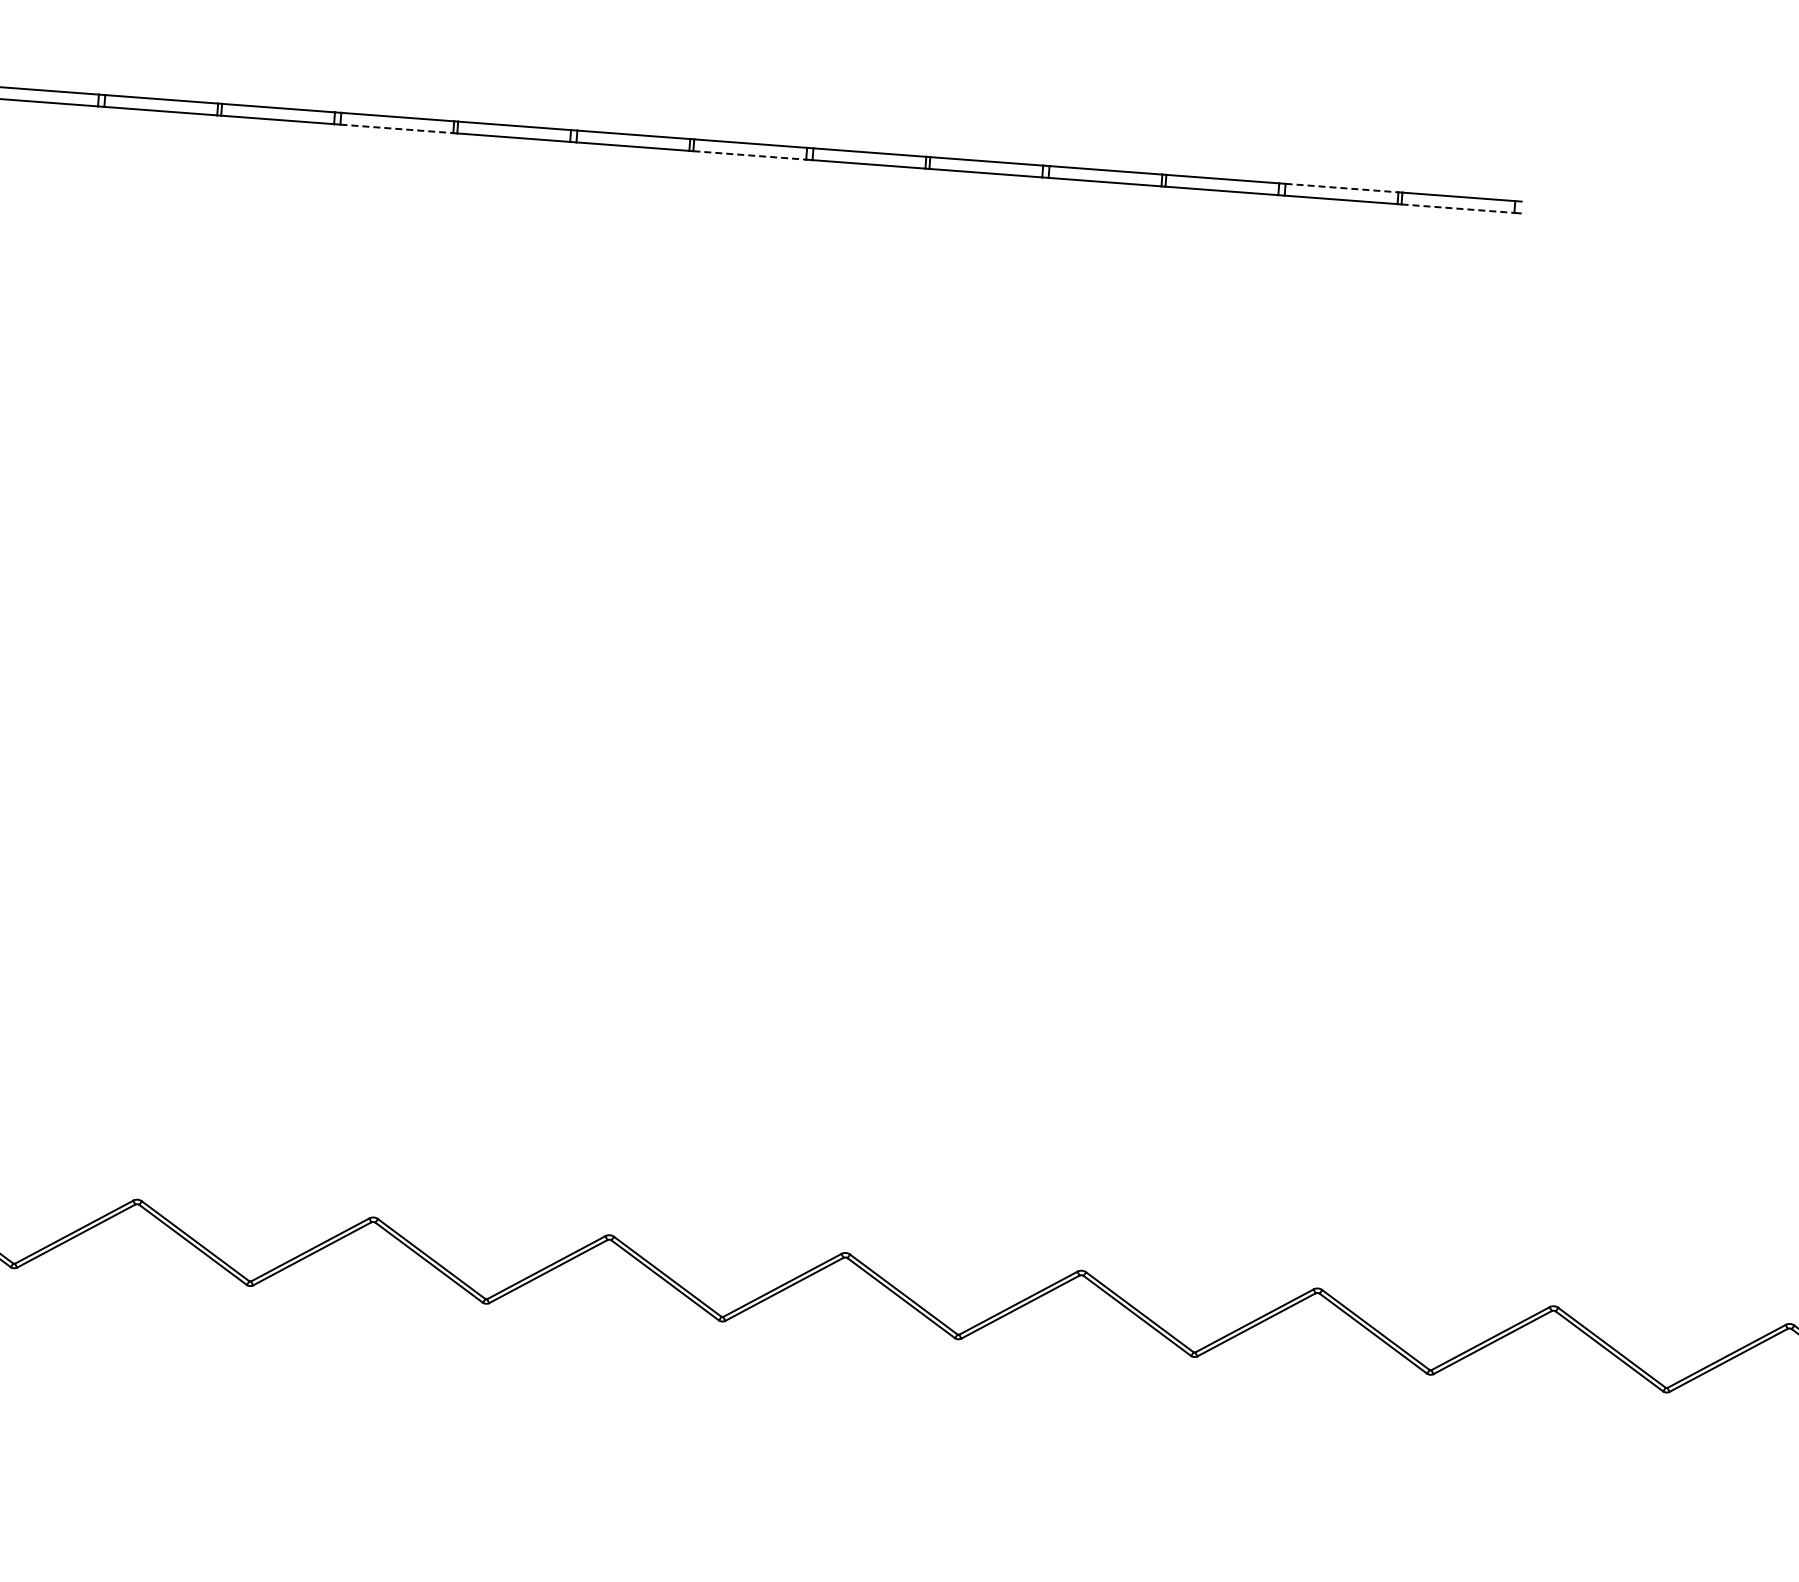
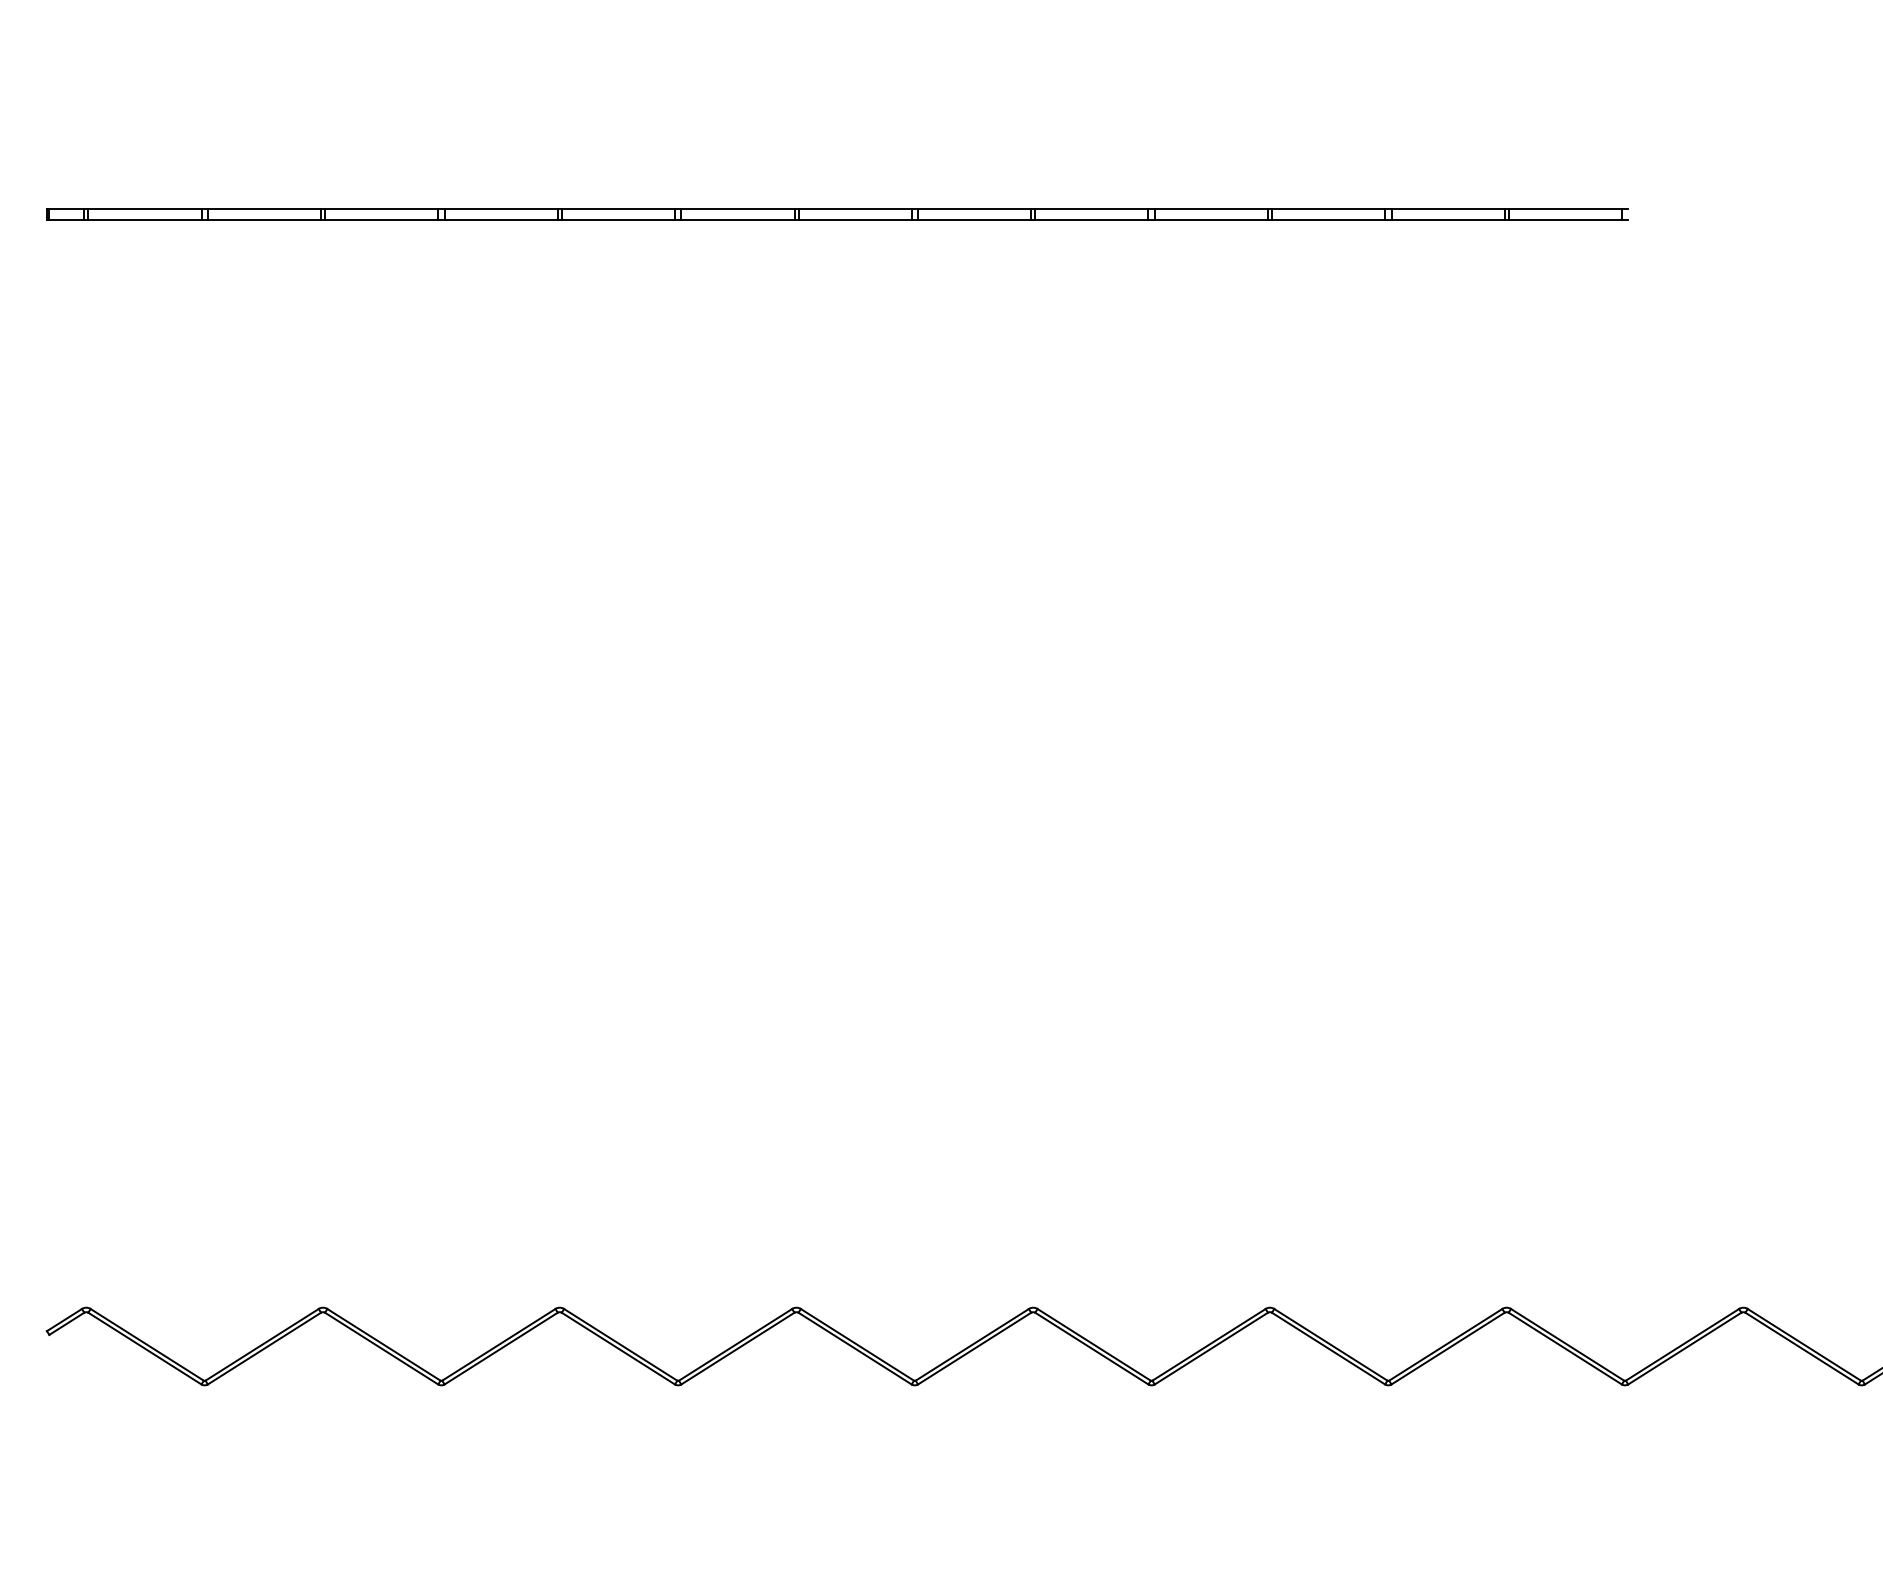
line: (397, 128) -> (501, 220), dashed -> solid
line: (750, 155) -> (855, 220), dashed -> solid
line: (1342, 188) -> (1448, 208), dashed -> solid
line: (1458, 208) -> (1565, 220), dashed -> solid

